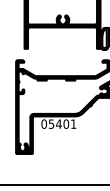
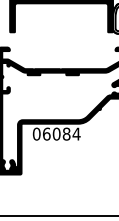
text: (62, 123) -> (61, 133), 05401 -> 06084

